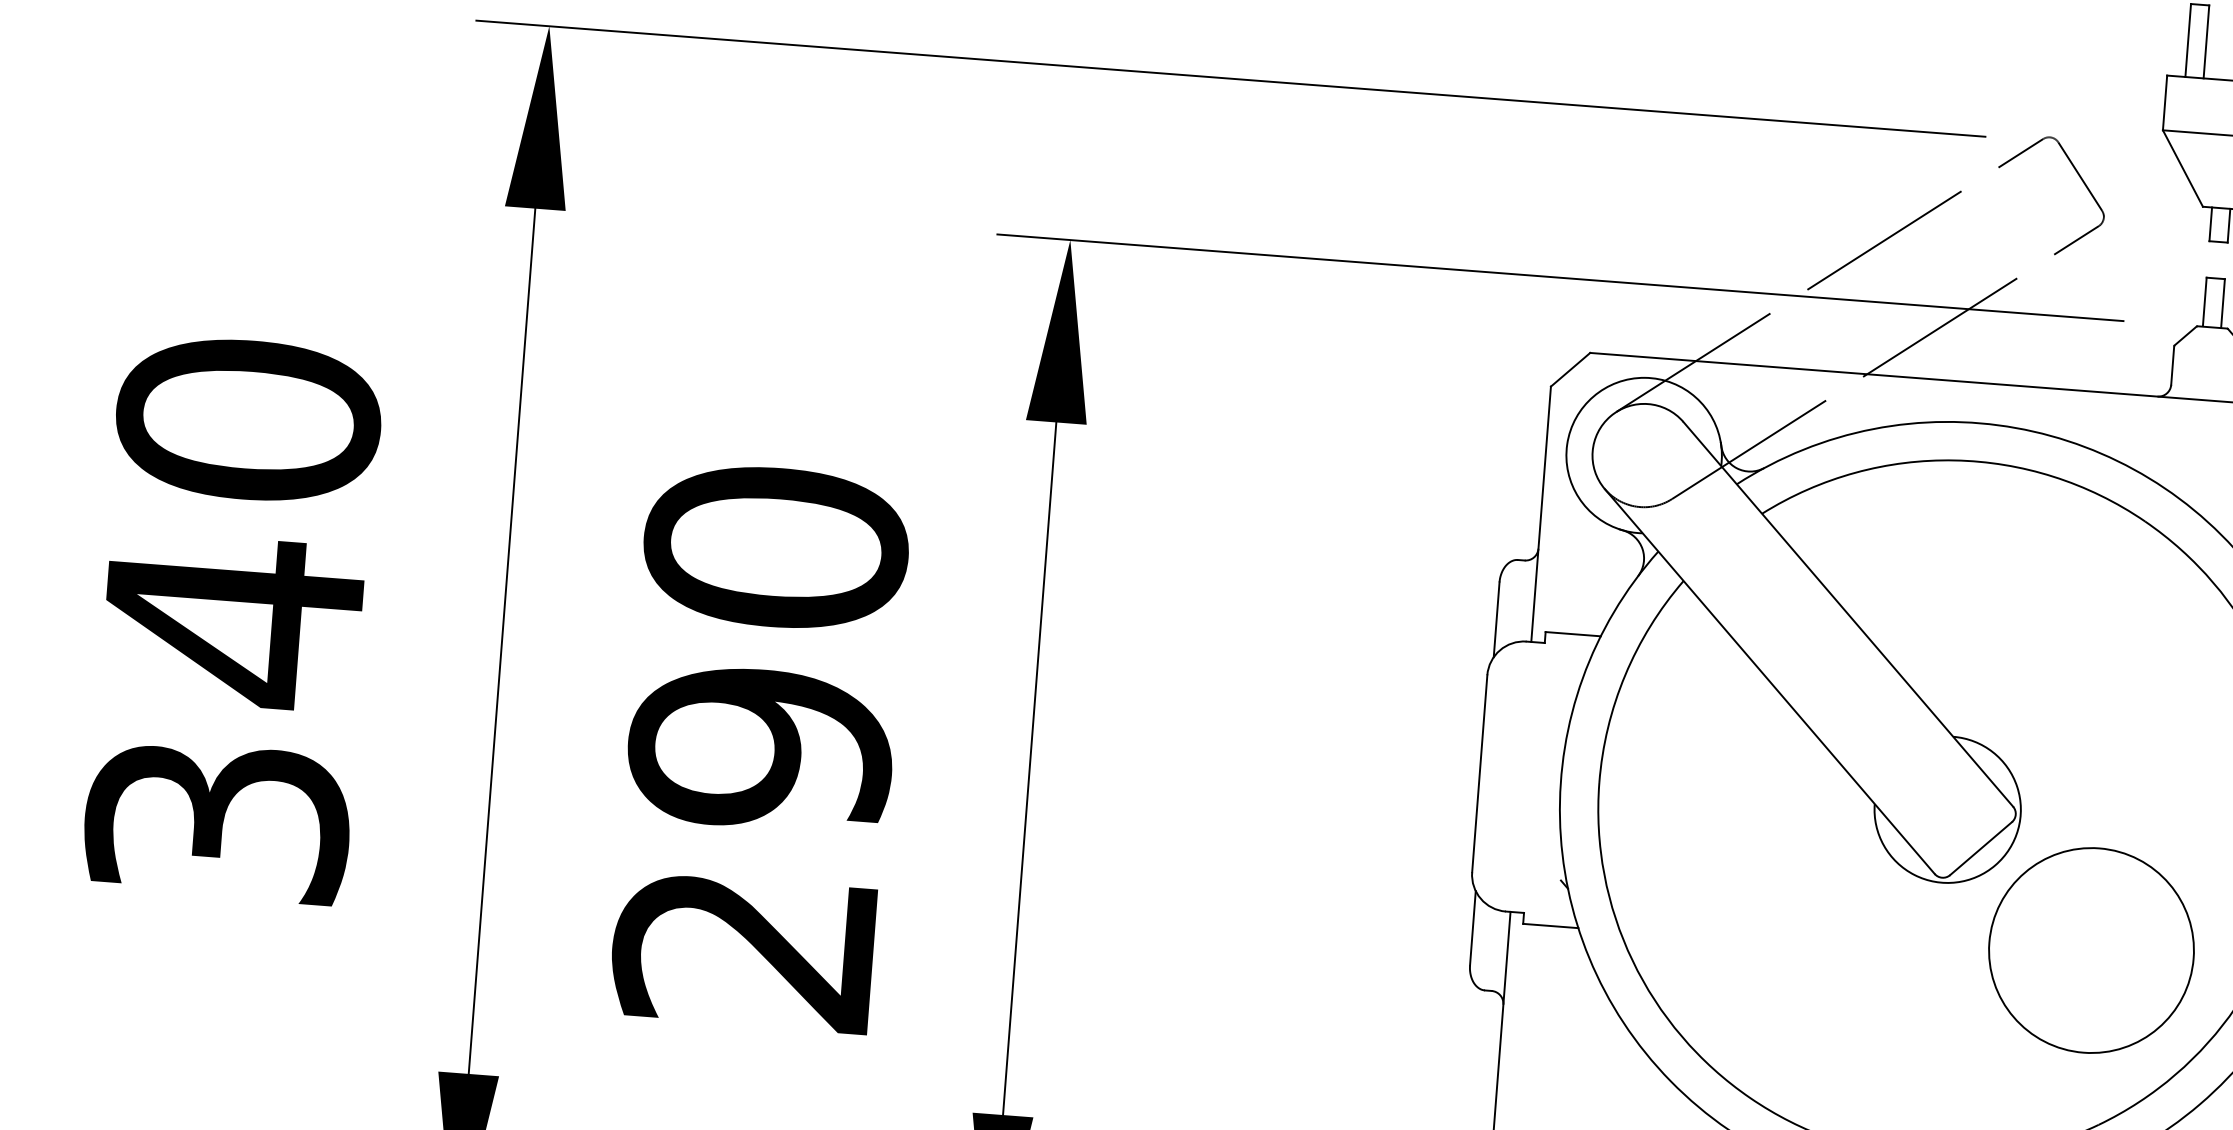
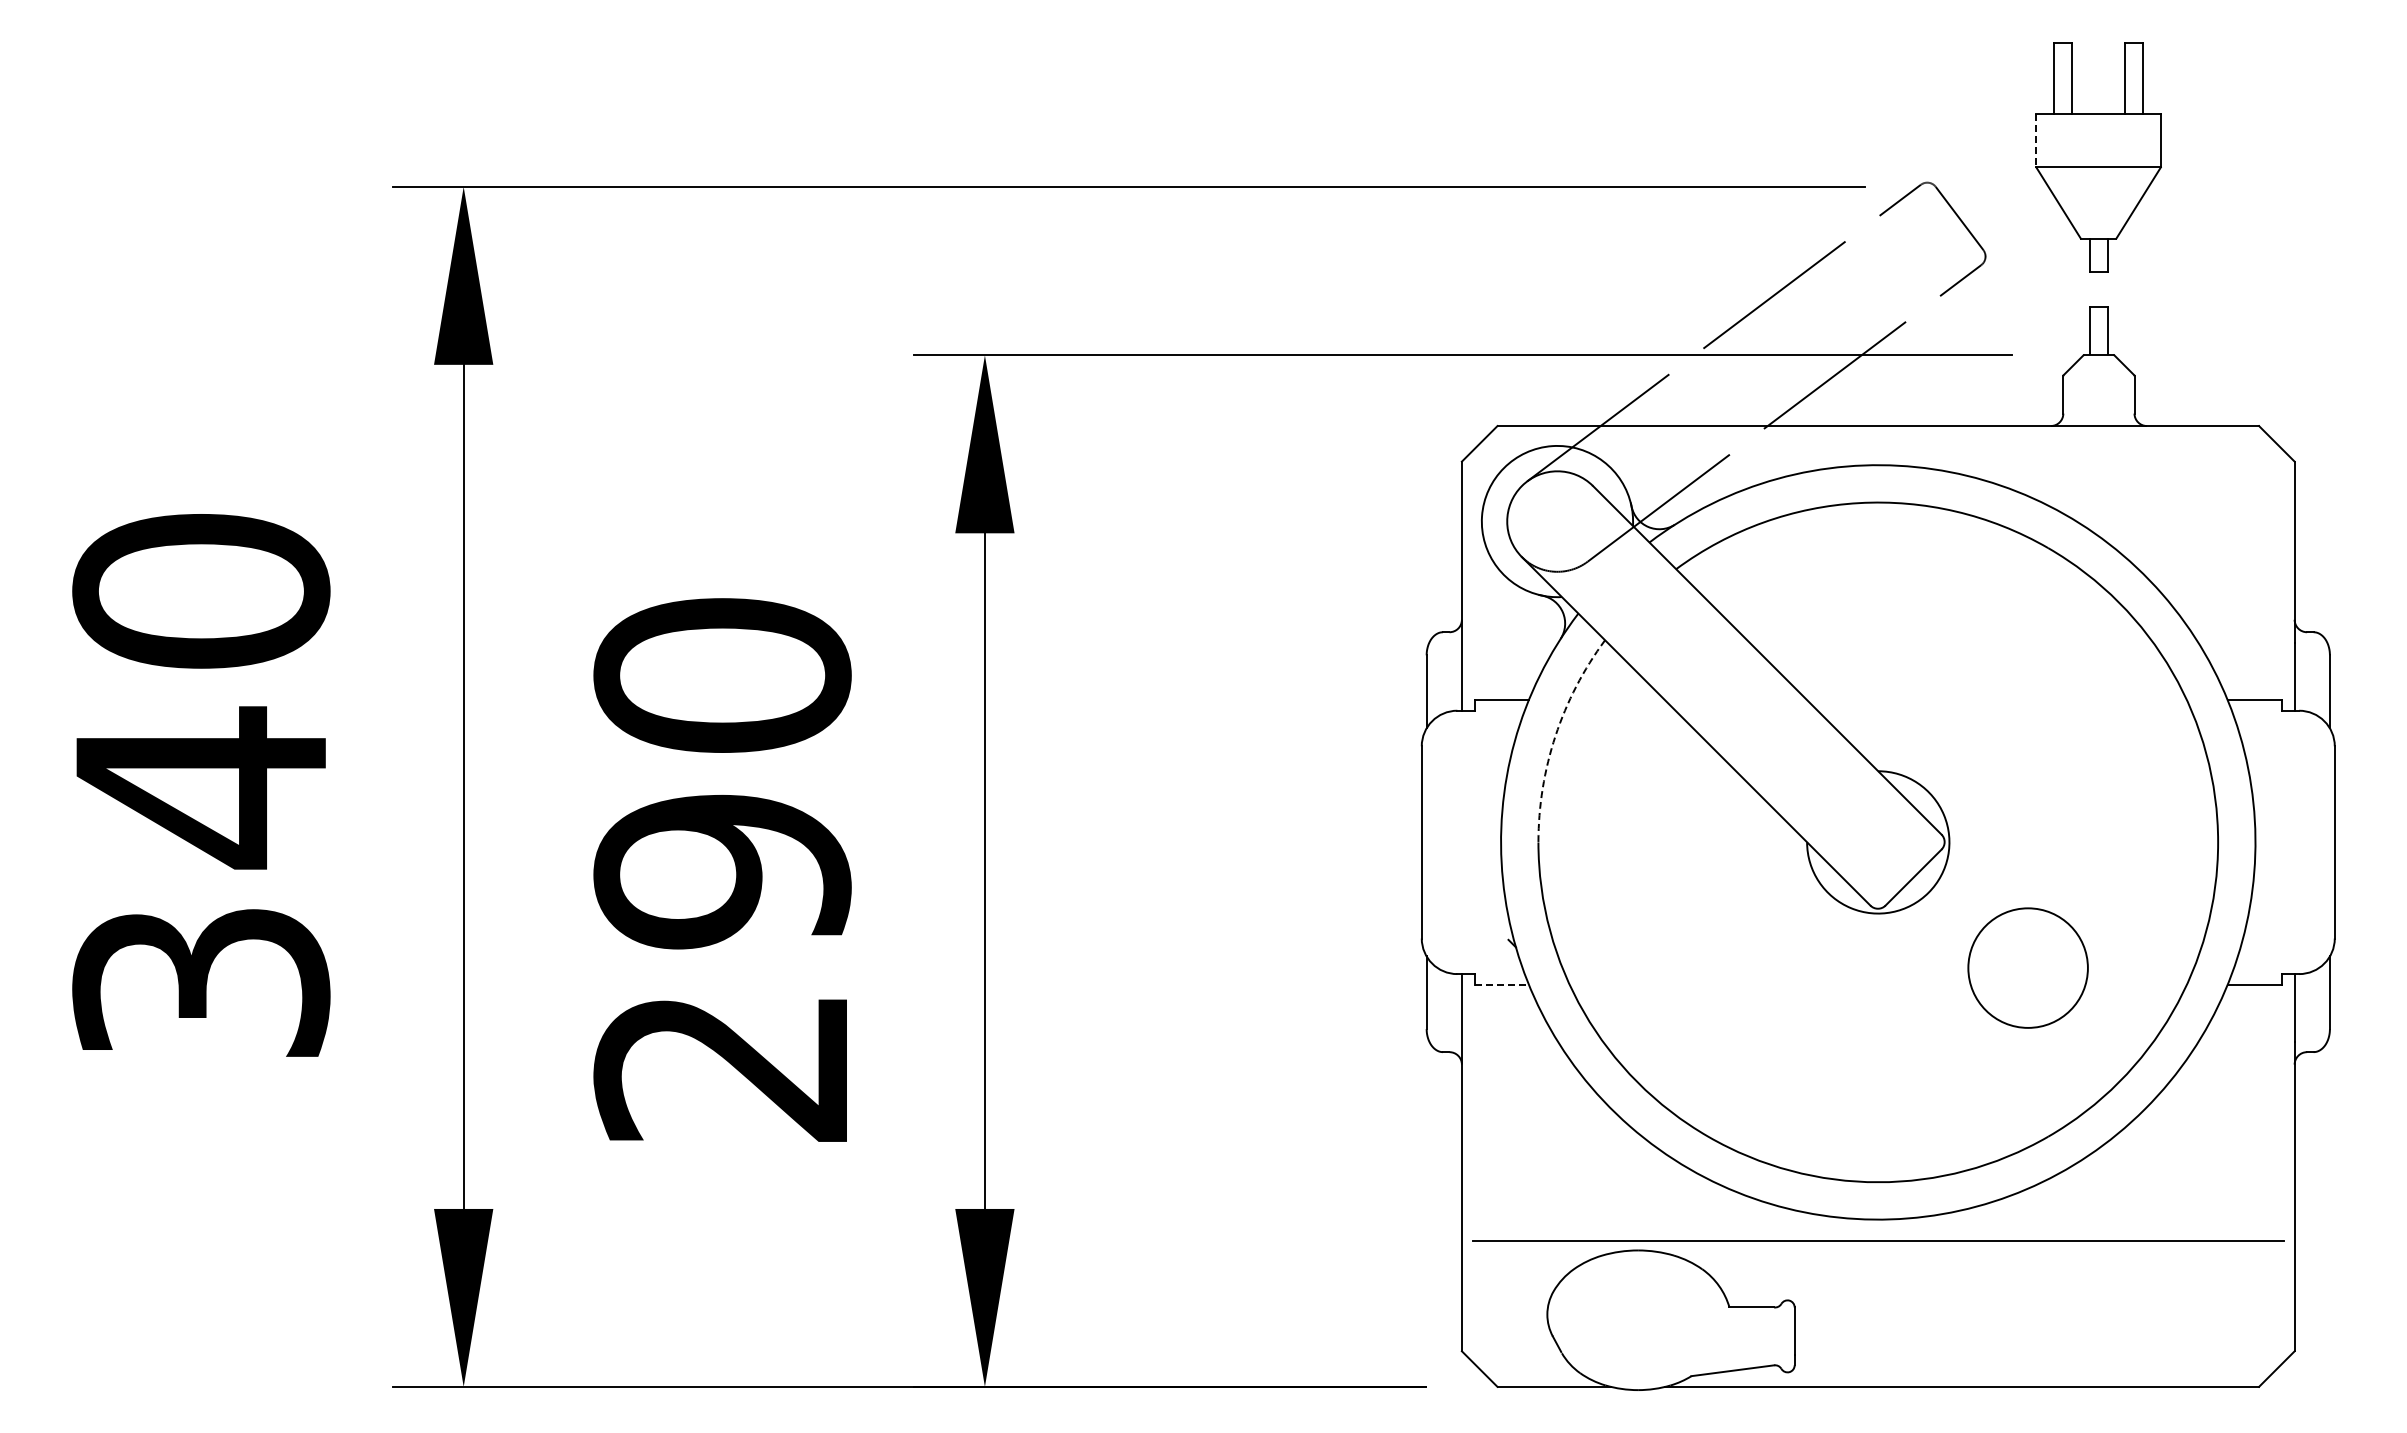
line: (2165, 102) -> (2036, 140), solid -> dashed
arc: (1625, 675) -> (1555, 736), solid -> dashed
line: (1551, 925) -> (1502, 984), solid -> dashed
circle: (2090, 949) -> (2027, 967), size x0.6

